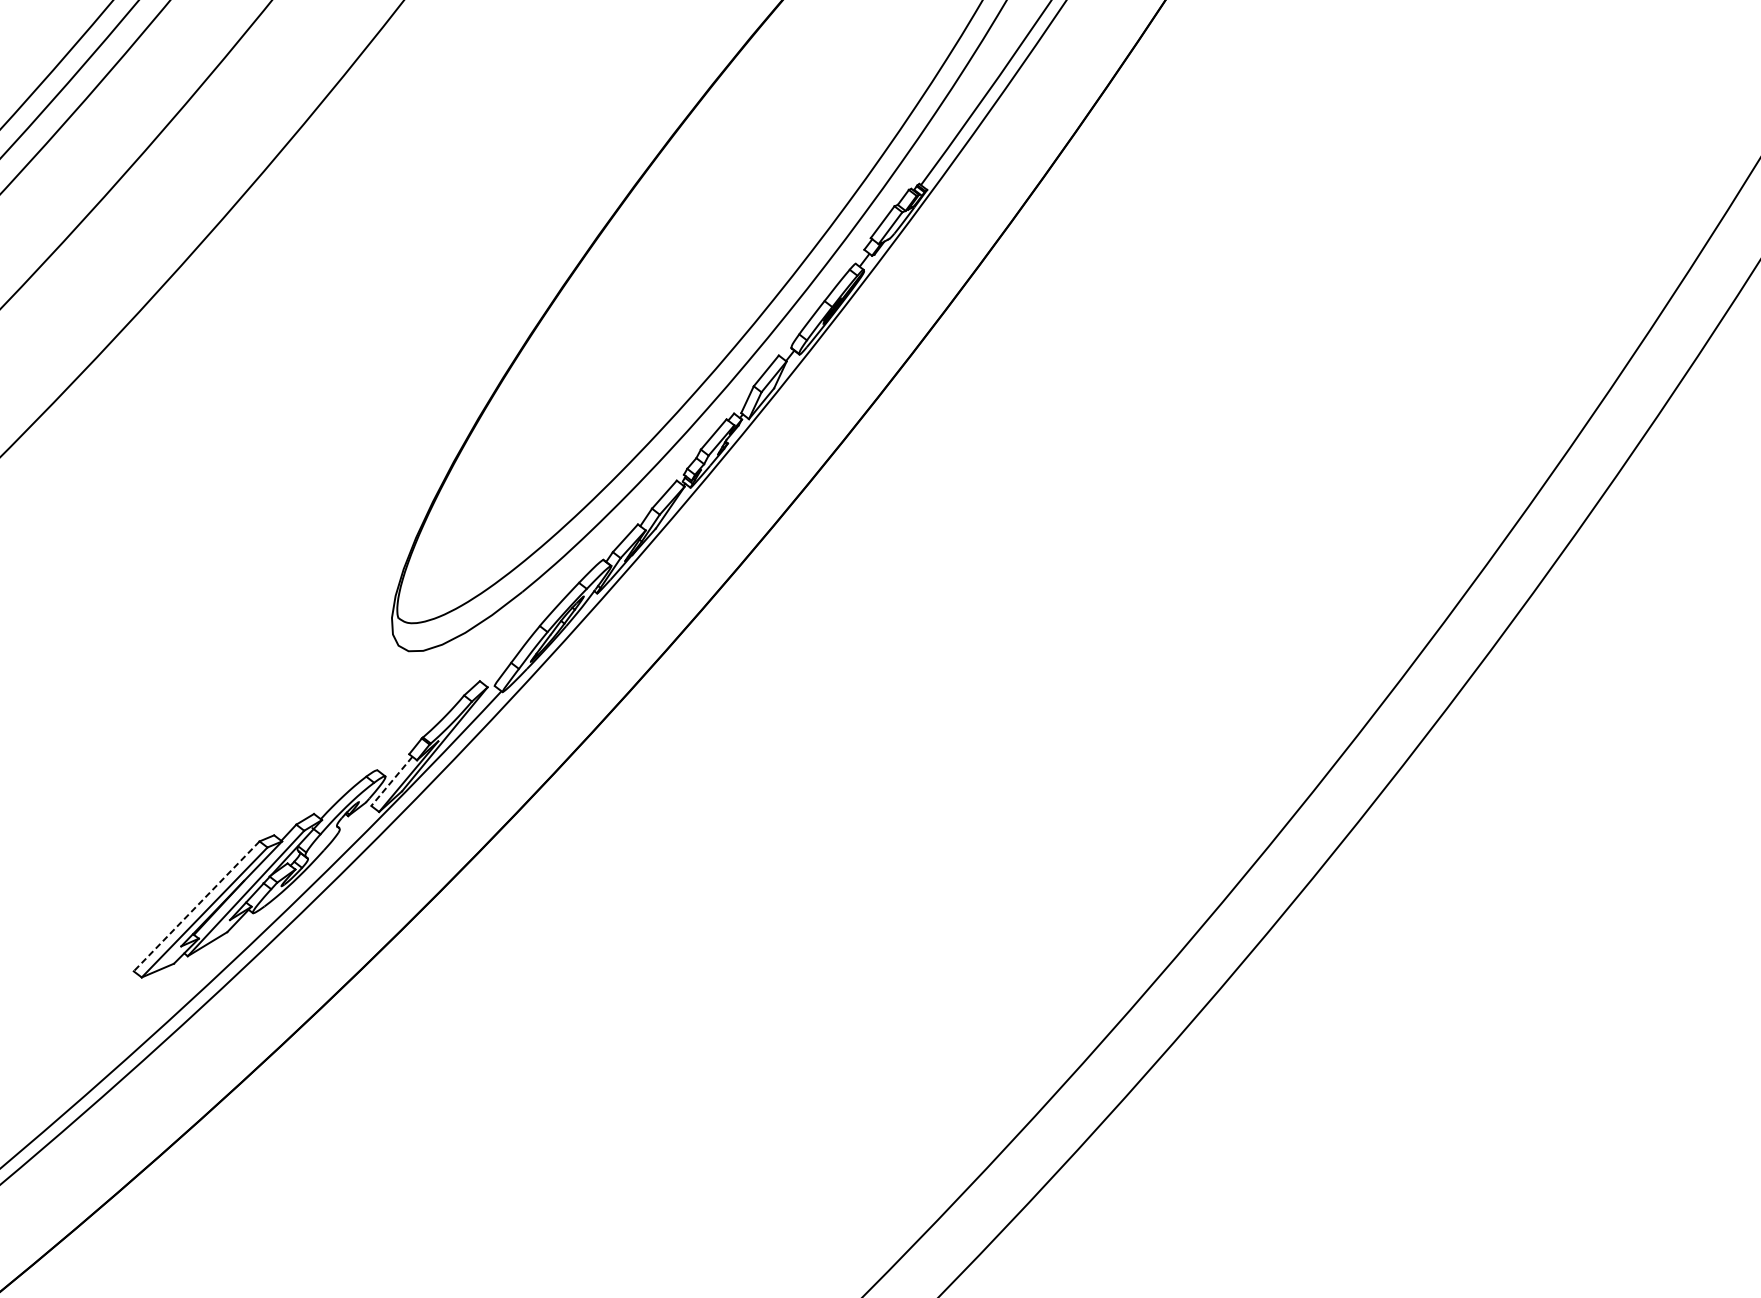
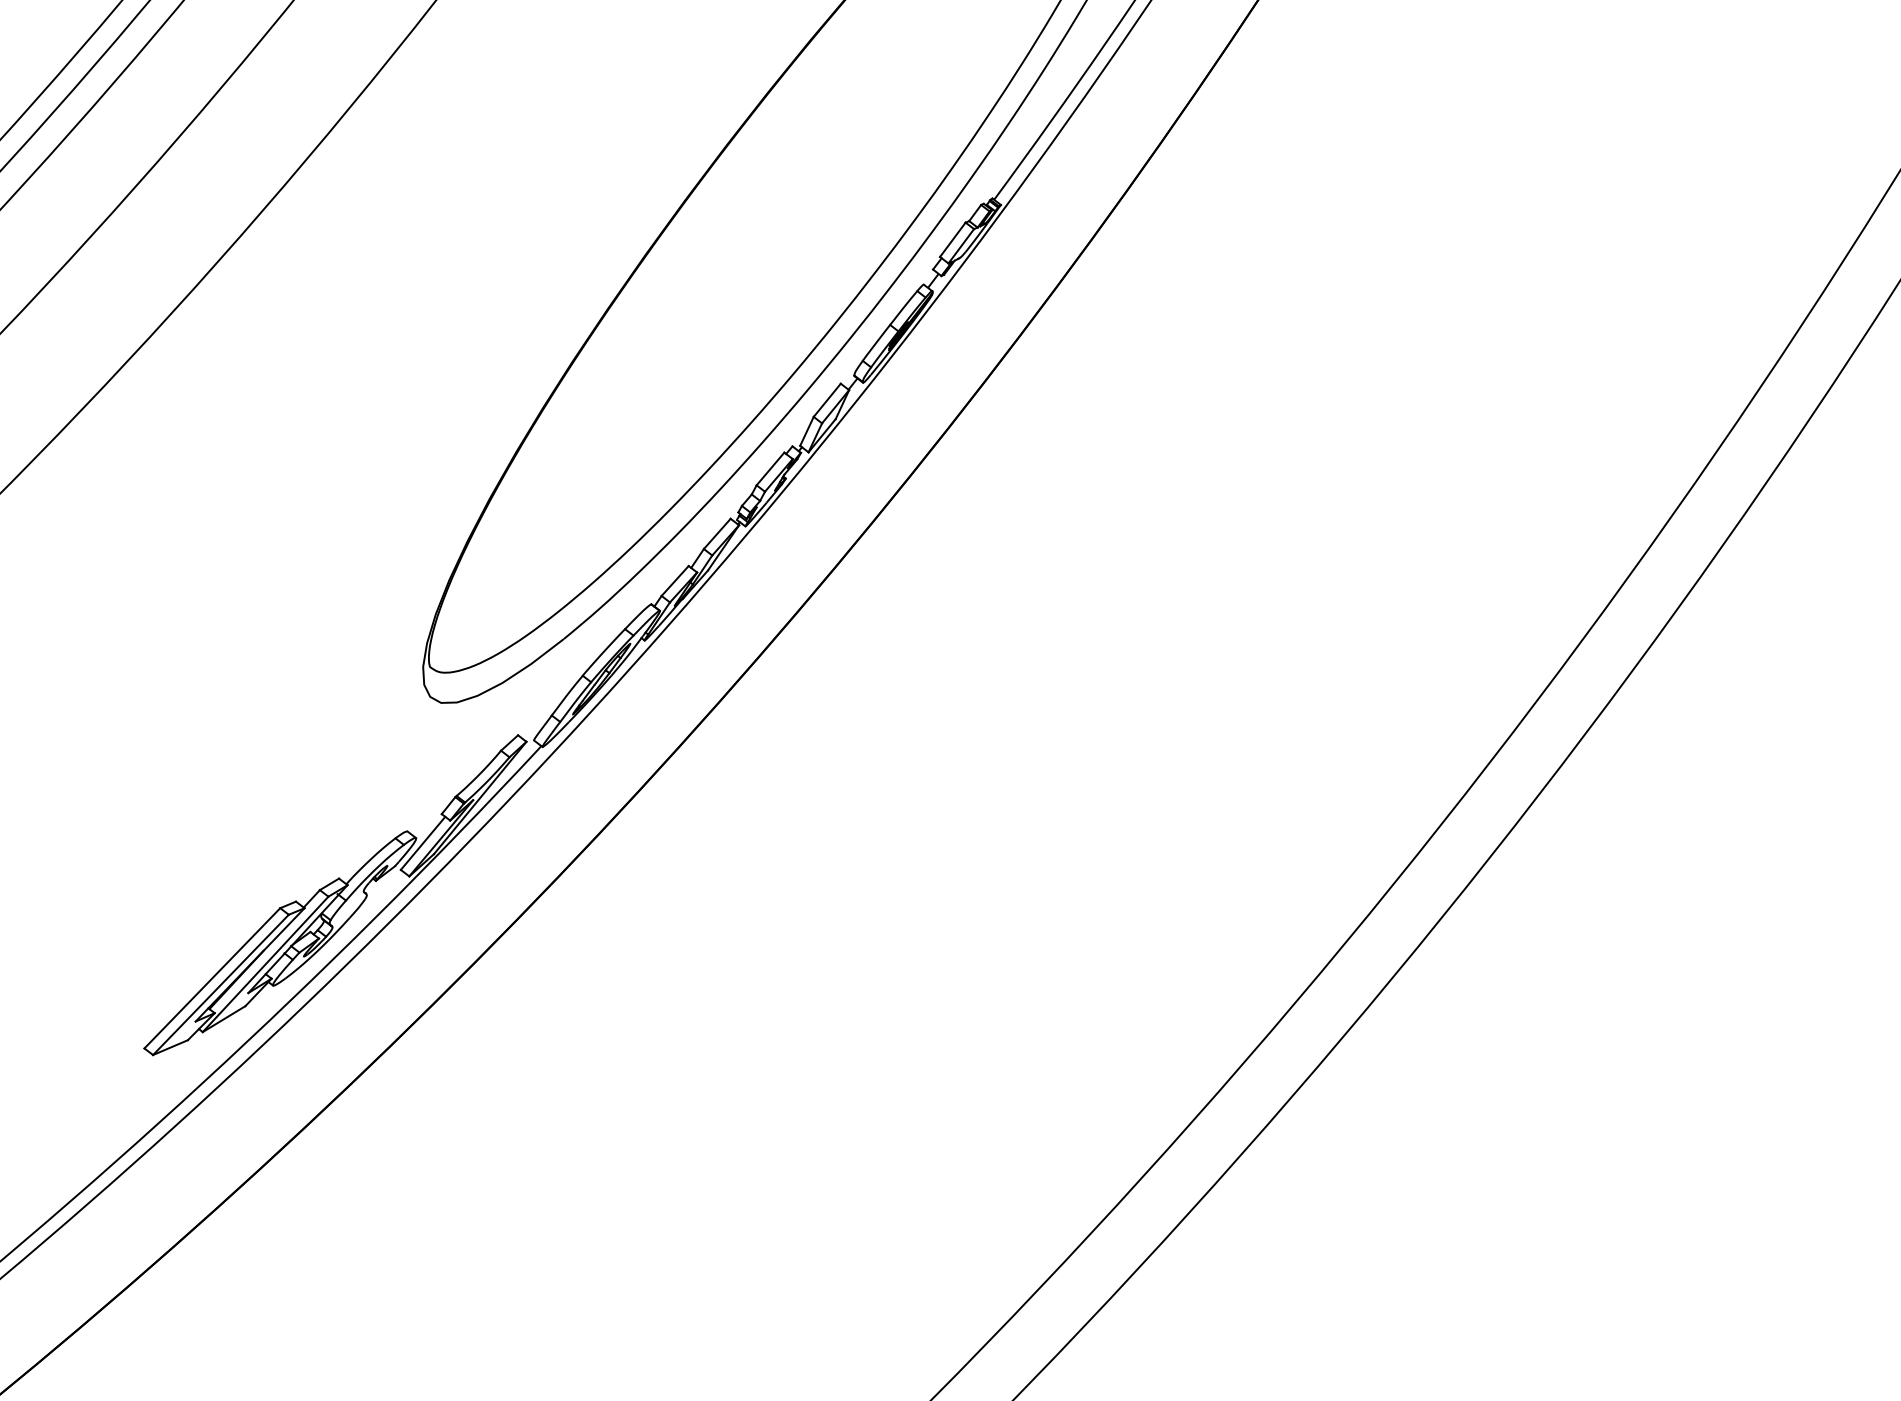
line: (392, 781) -> (423, 843), dashed -> solid
line: (196, 906) -> (212, 978), dashed -> solid

